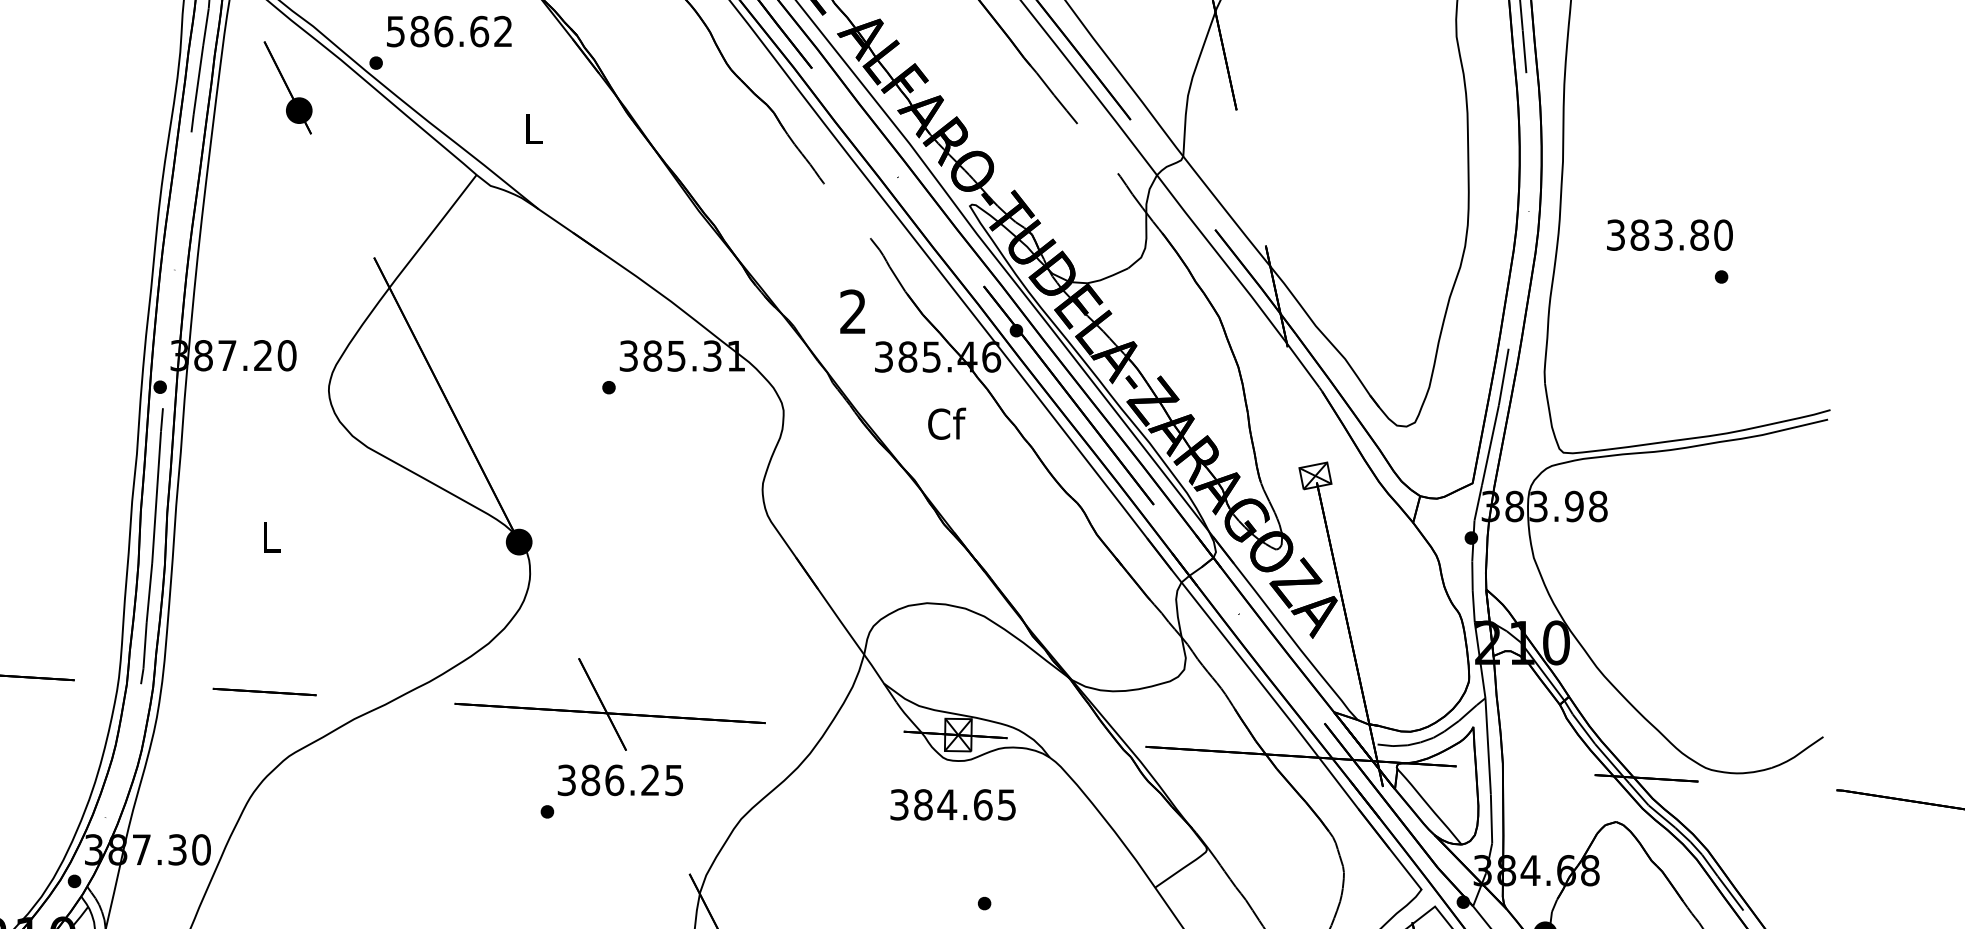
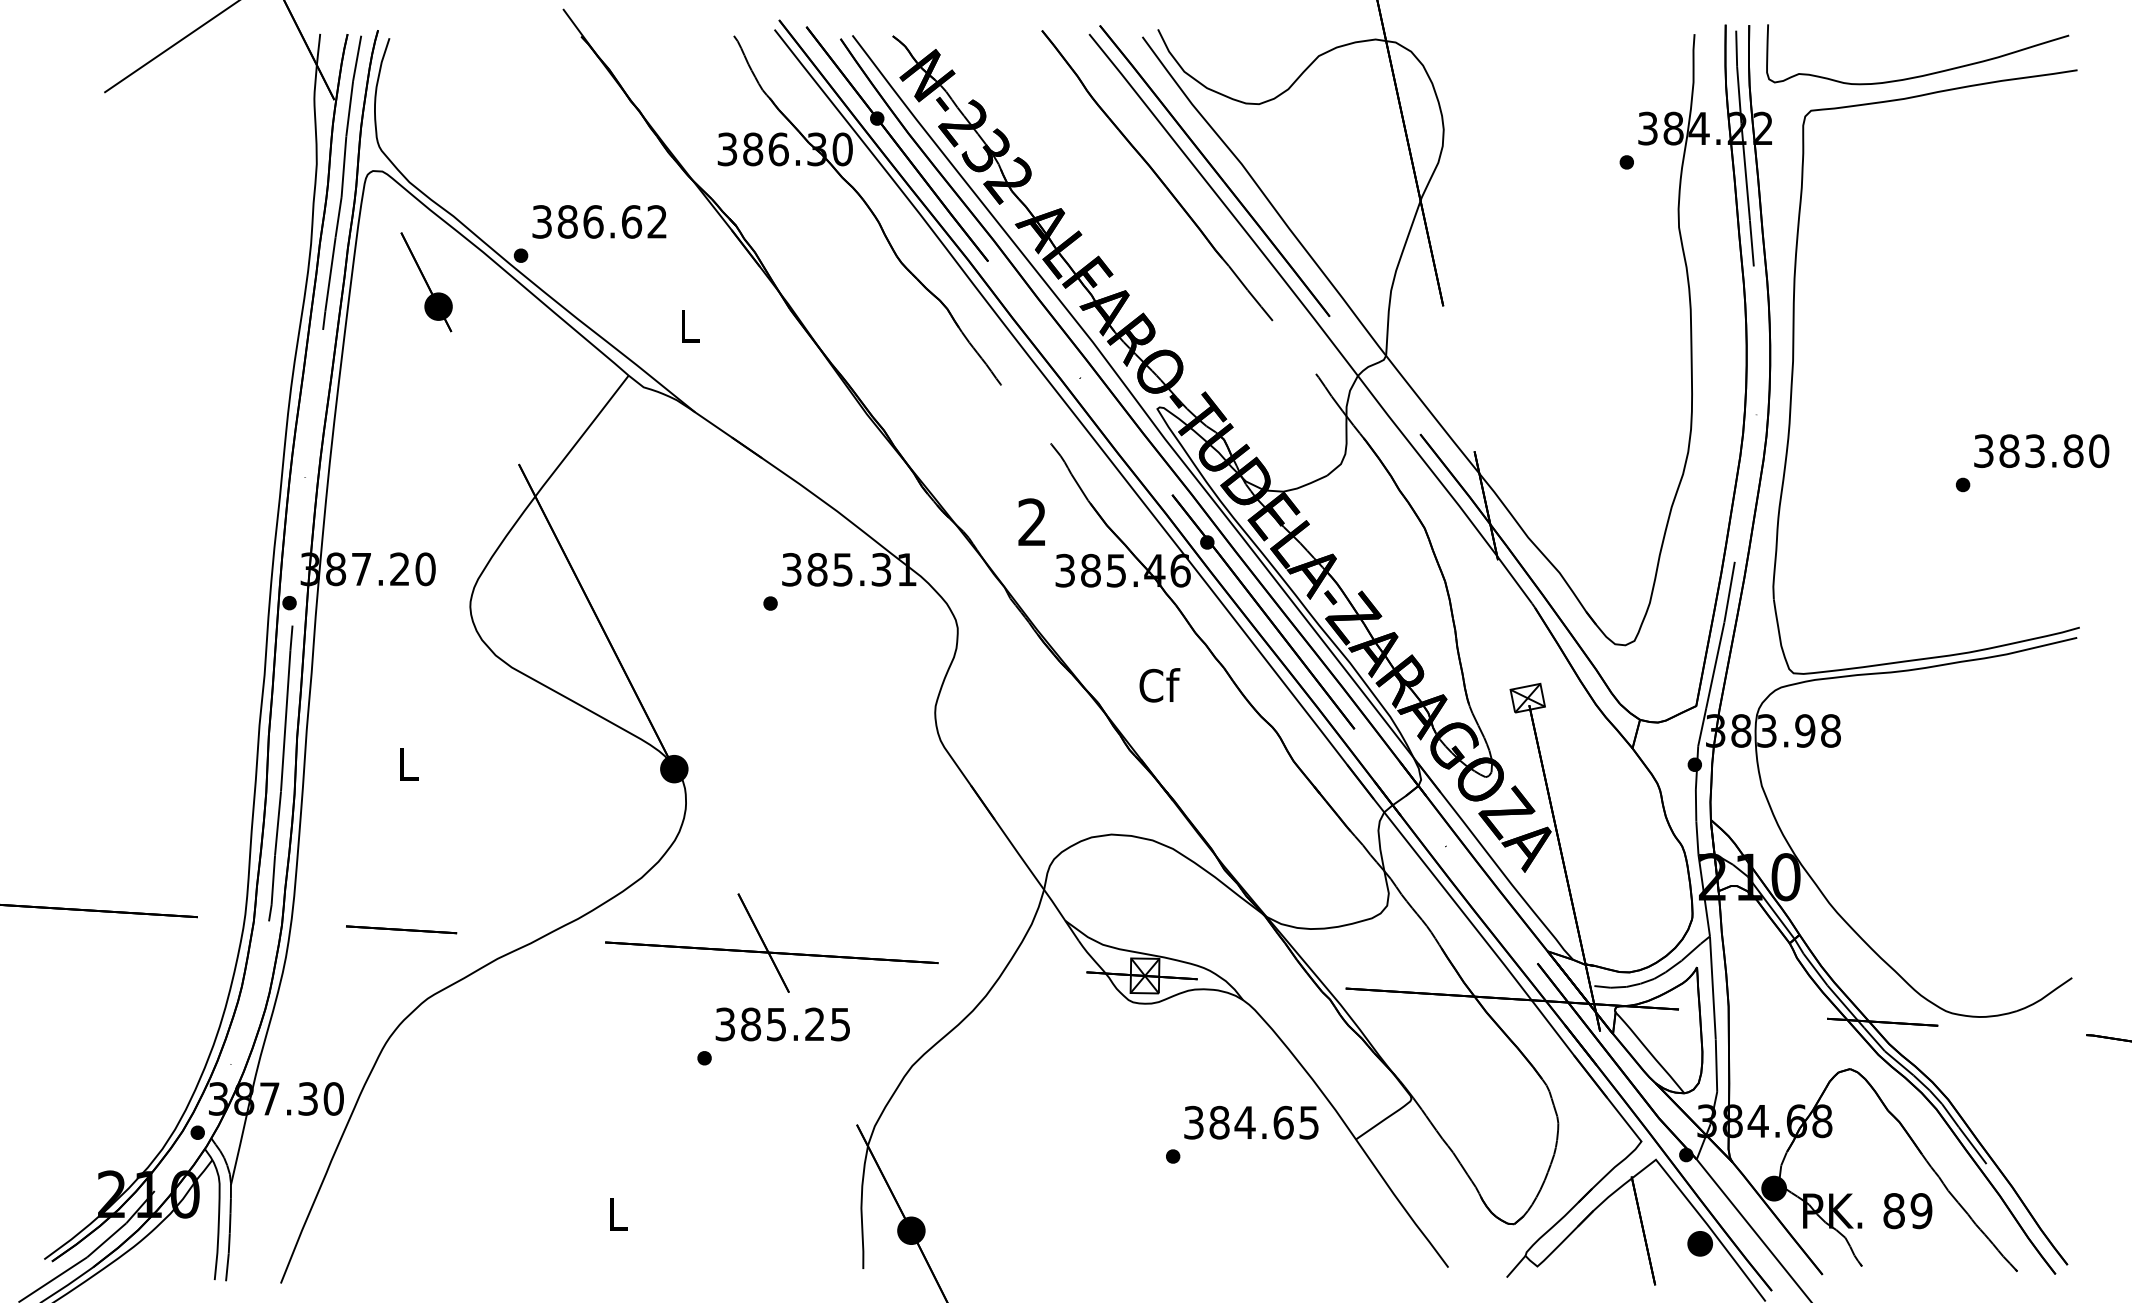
text: (396, 31) -> (542, 221), 586.62 -> 386.62
text: (1669, 234) -> (2041, 450), moved
text: (946, 423) -> (1159, 685), moved
text: (614, 780) -> (776, 1024), 386.25 -> 385.25
text: (953, 804) -> (1251, 1122), moved

